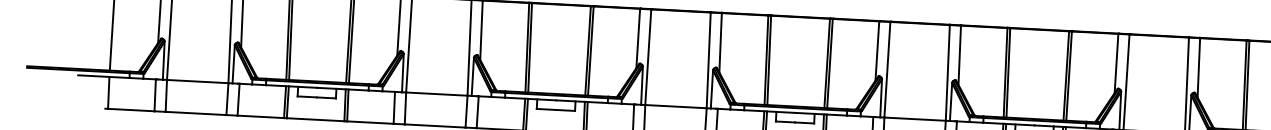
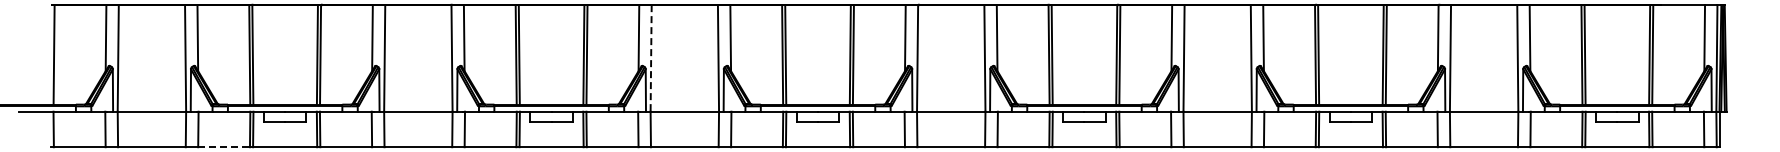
line: (648, 57) -> (651, 58), solid -> dashed
line: (261, 117) -> (224, 147), solid -> dashed

